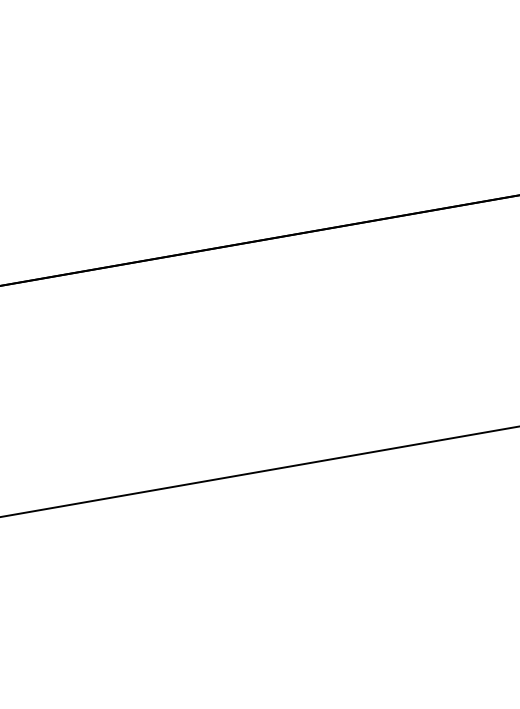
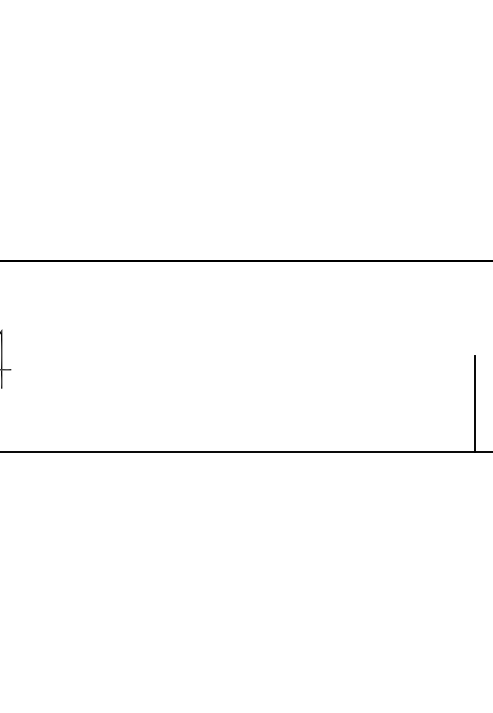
line: (476, 376) -> (475, 404), added

